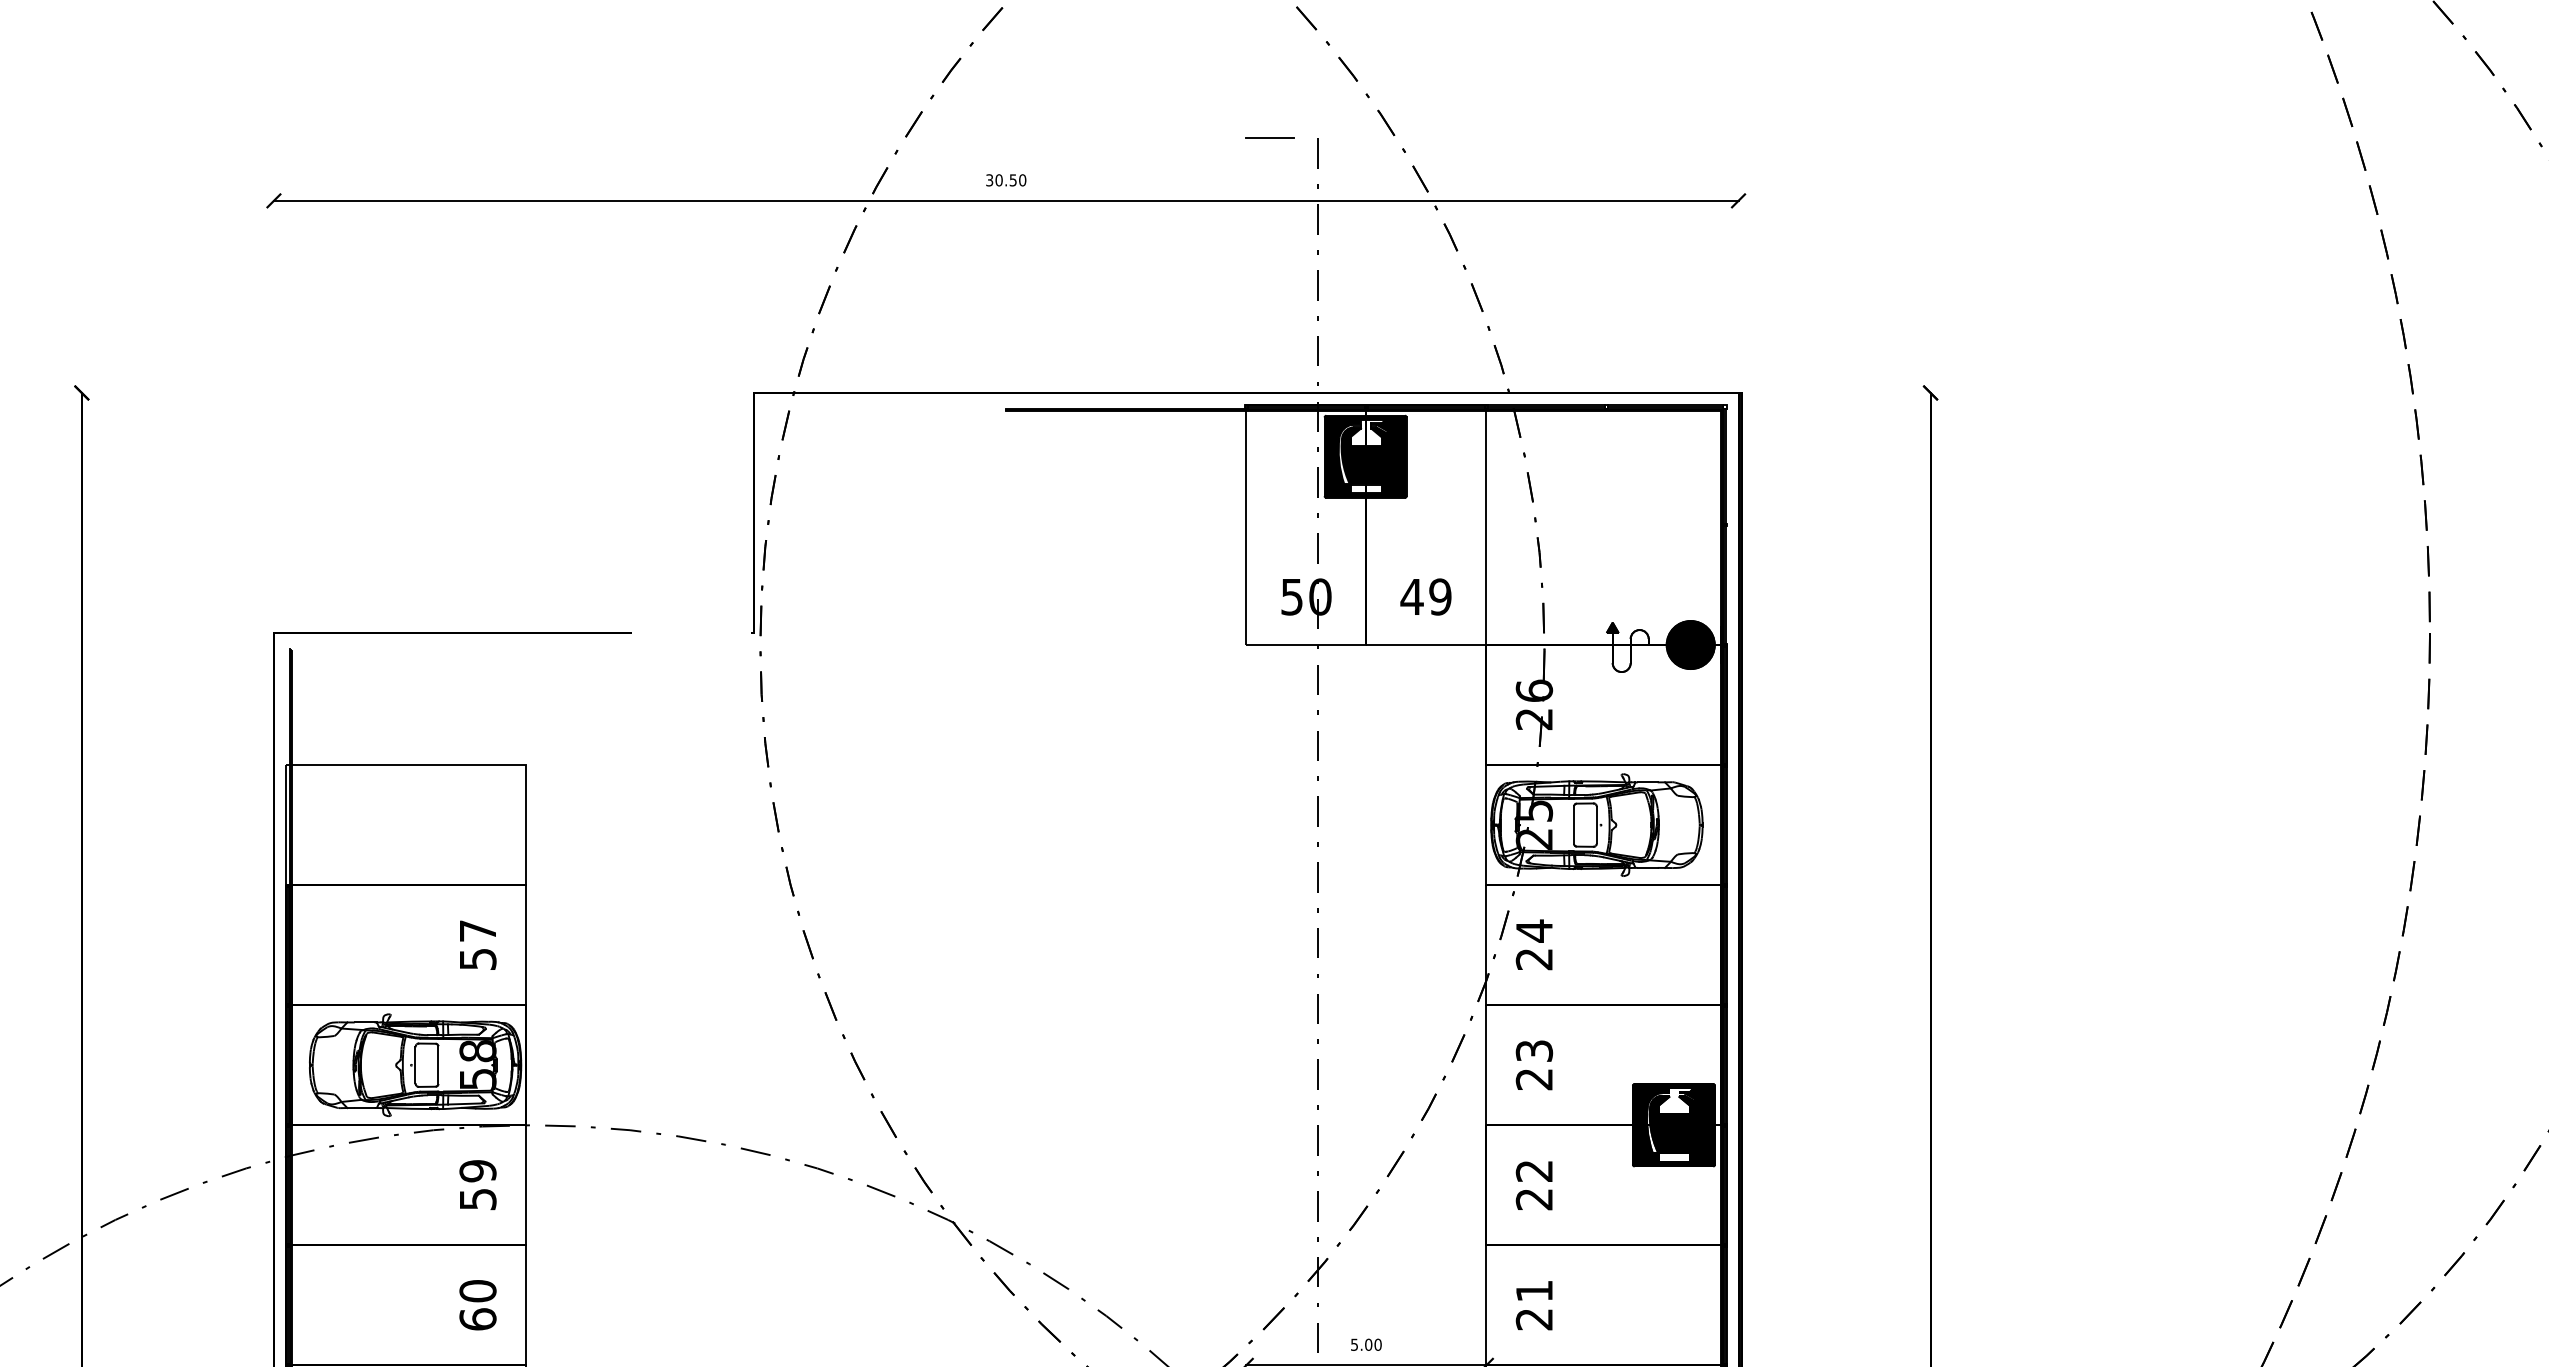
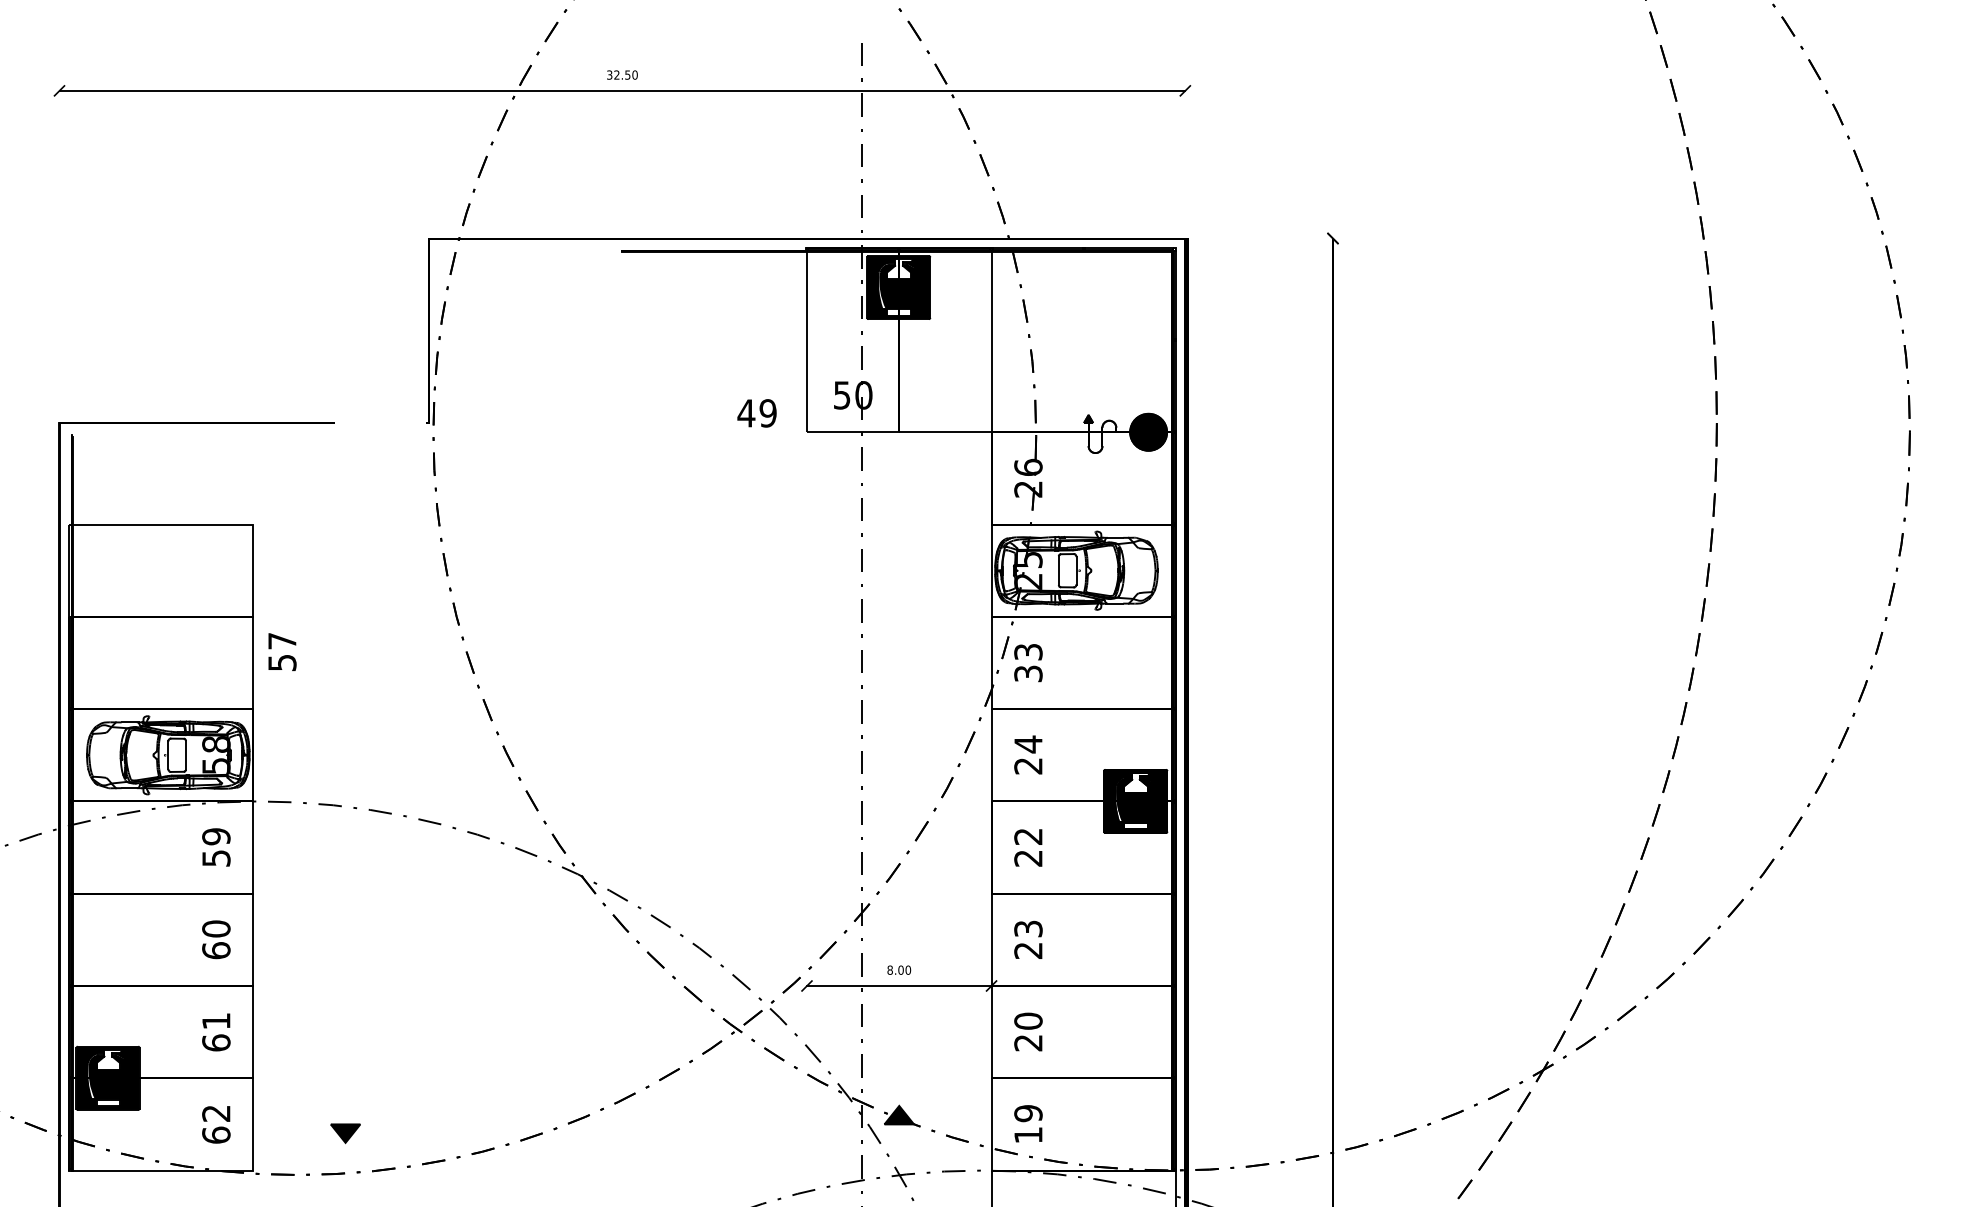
line: (1269, 137) -> (824, 42), removed
text: (998, 179) -> (616, 74), 30.50 -> 32.50
text: (1425, 597) -> (756, 413), moved
text: (478, 944) -> (282, 651), moved
text: (1534, 944) -> (1028, 662), 24 -> 33
text: (1534, 1051) -> (1028, 744), 23 -> 24
text: (1534, 1290) -> (1028, 928), 21 -> 23
text: (1353, 1343) -> (889, 969), 5.00 -> 8.00

